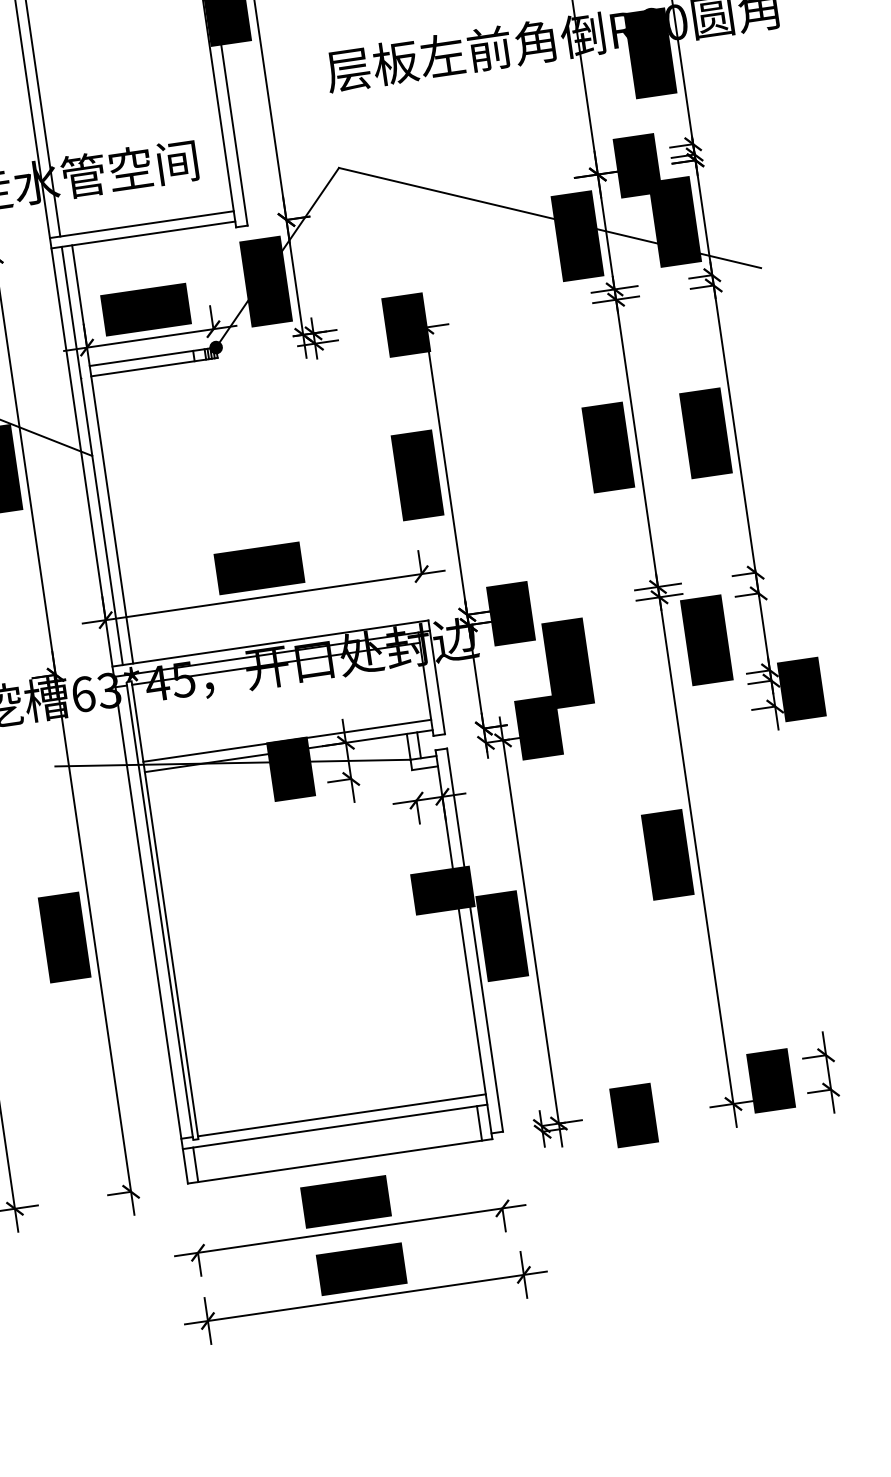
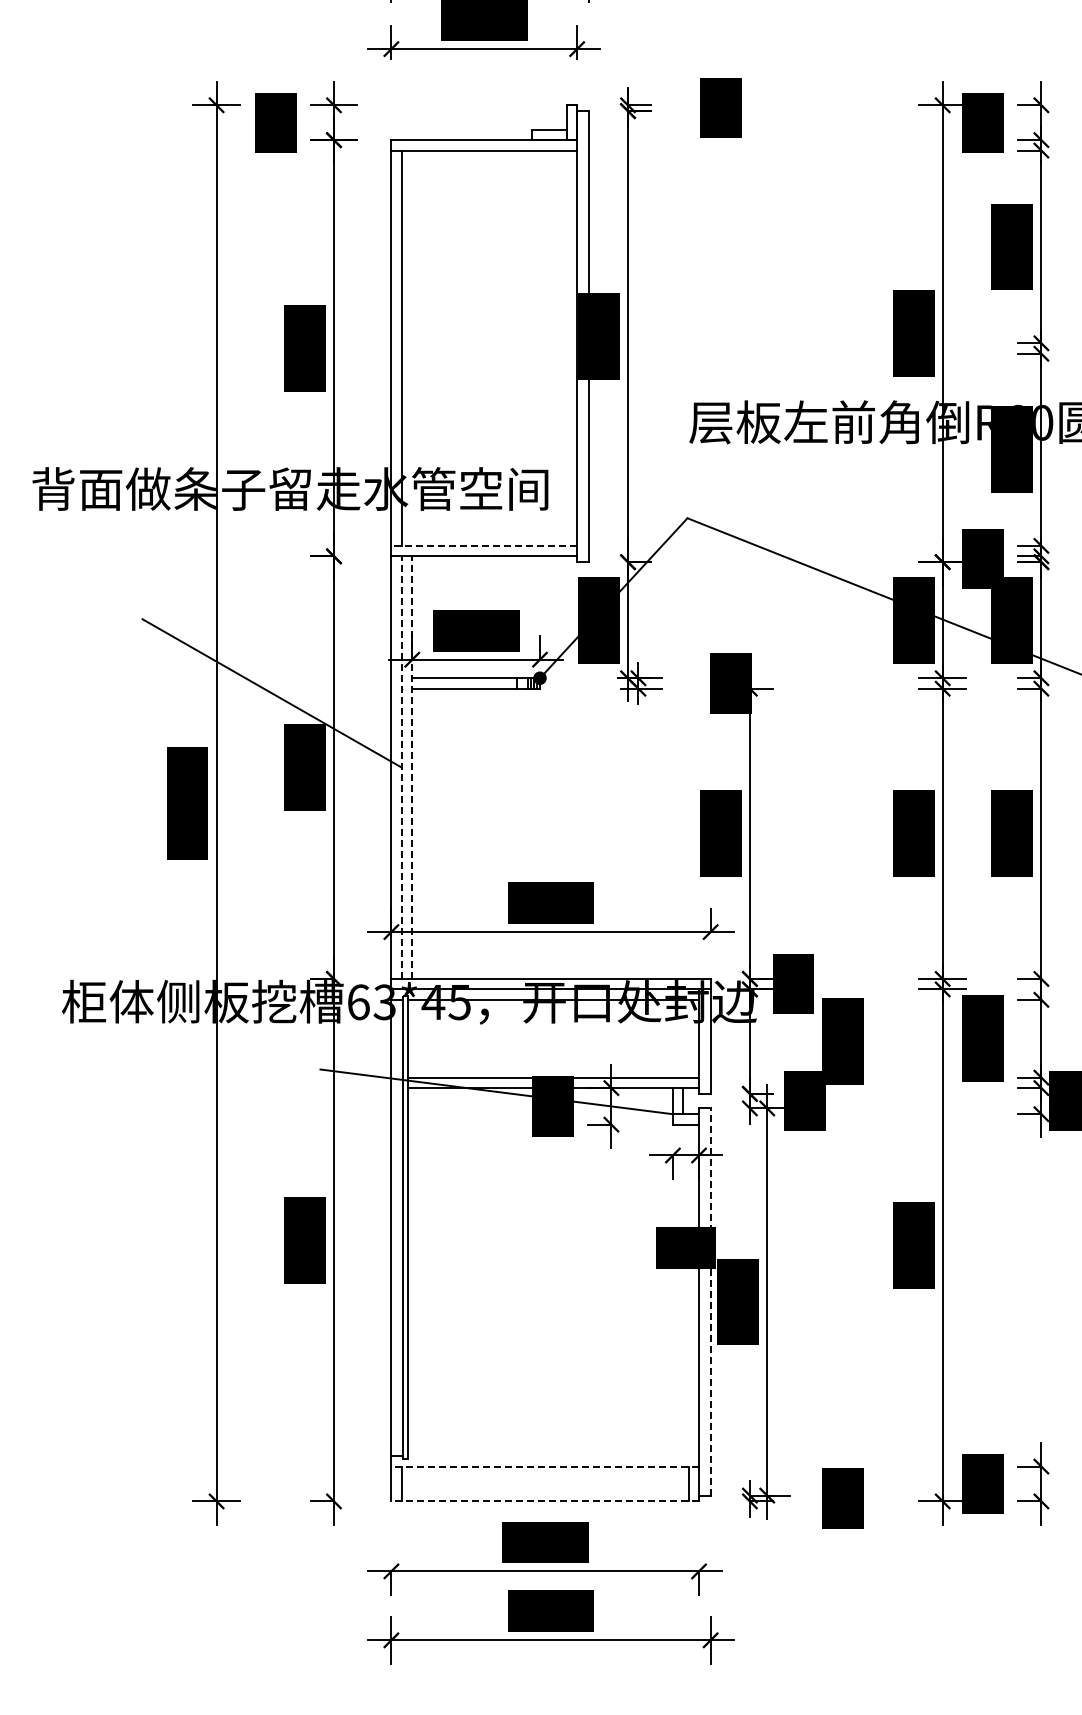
line: (142, 224) -> (484, 545), solid -> dashed
line: (102, 454) -> (412, 767), solid -> dashed
line: (91, 455) -> (401, 767), solid -> dashed
line: (474, 940) -> (710, 1302), solid -> dashed
line: (341, 1115) -> (553, 1456), removed
line: (335, 1126) -> (545, 1466), solid -> dashed
line: (340, 1161) -> (545, 1501), solid -> dashed

